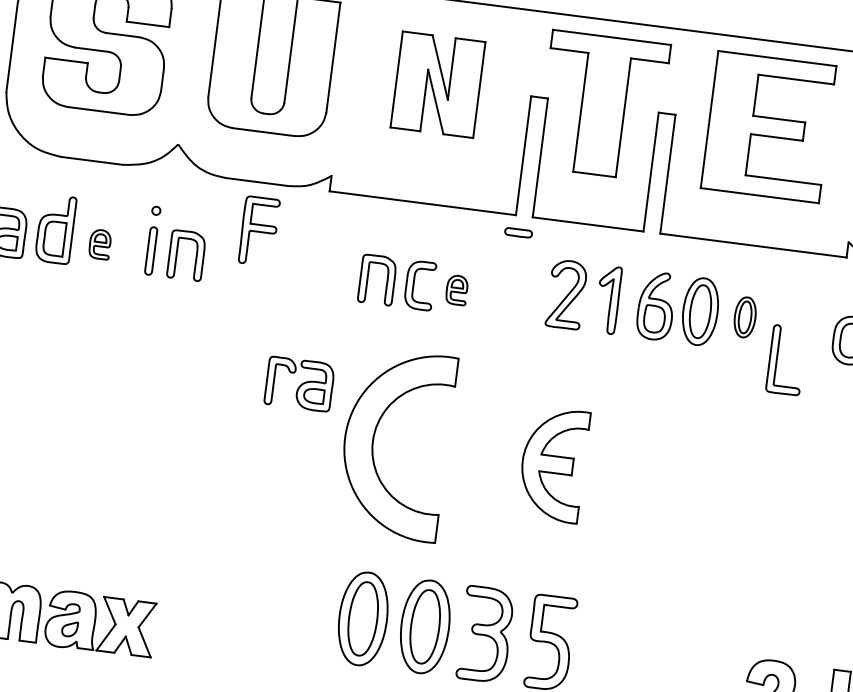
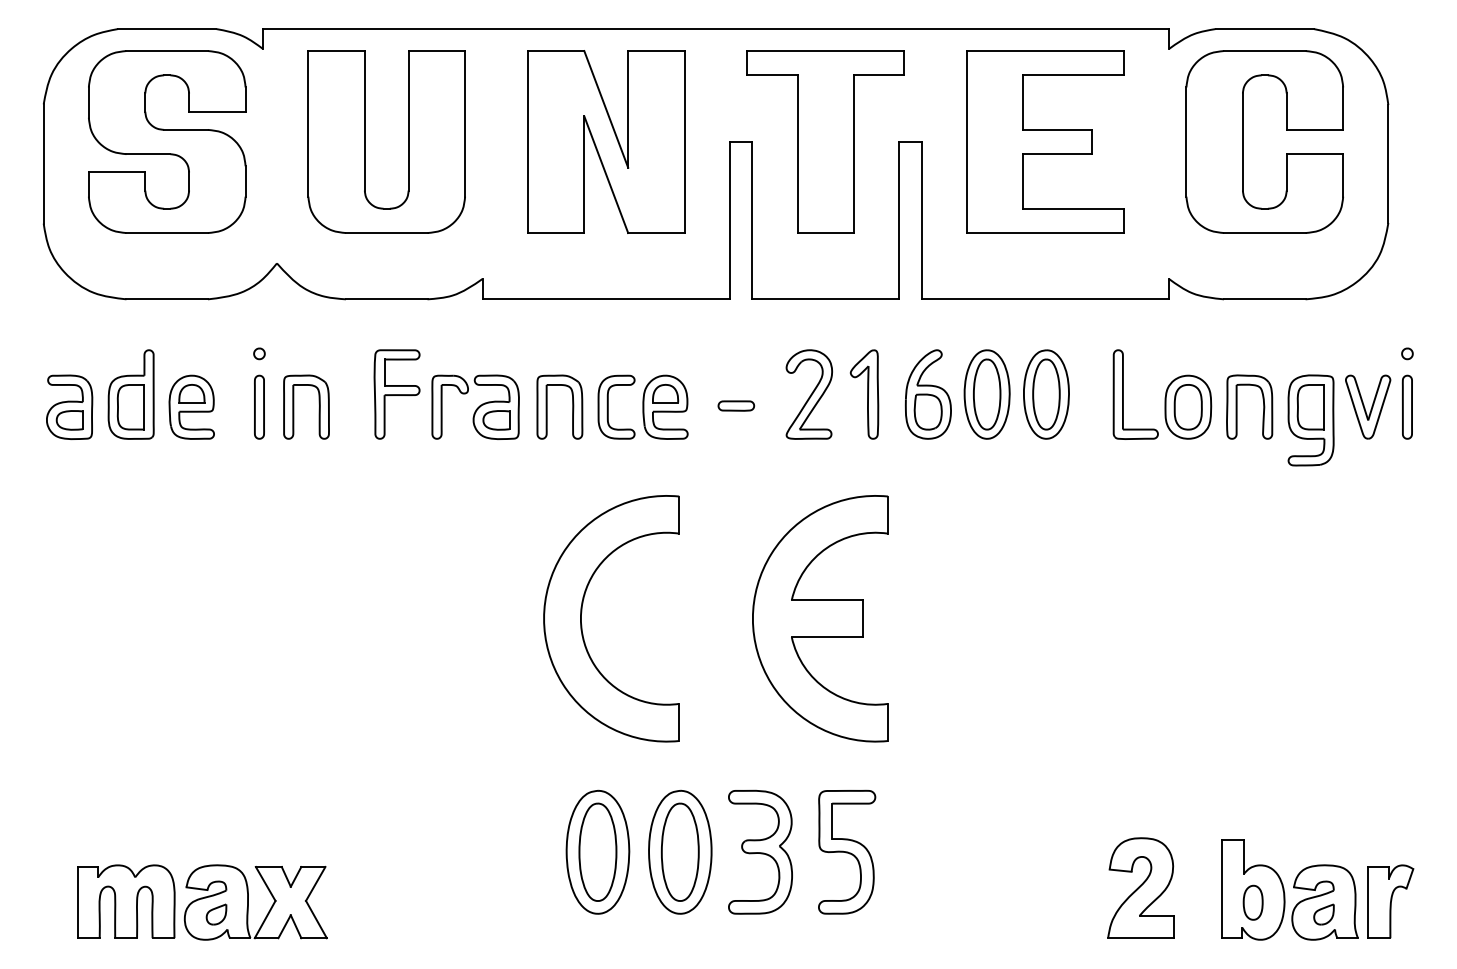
part: (438, 84) -> (606, 141), size x1.43
part: (258, 231) -> (396, 394), moved
part: (518, 232) -> (736, 405), moved
part: (100, 243) -> (191, 406), size x1.67
part: (457, 289) -> (665, 406), size x1.67
part: (745, 317) -> (1046, 394), size x1.67
part: (777, 359) -> (1123, 394), moved
part: (299, 383) -> (475, 406), moved
part: (553, 464) -> (820, 618), size x1.67

